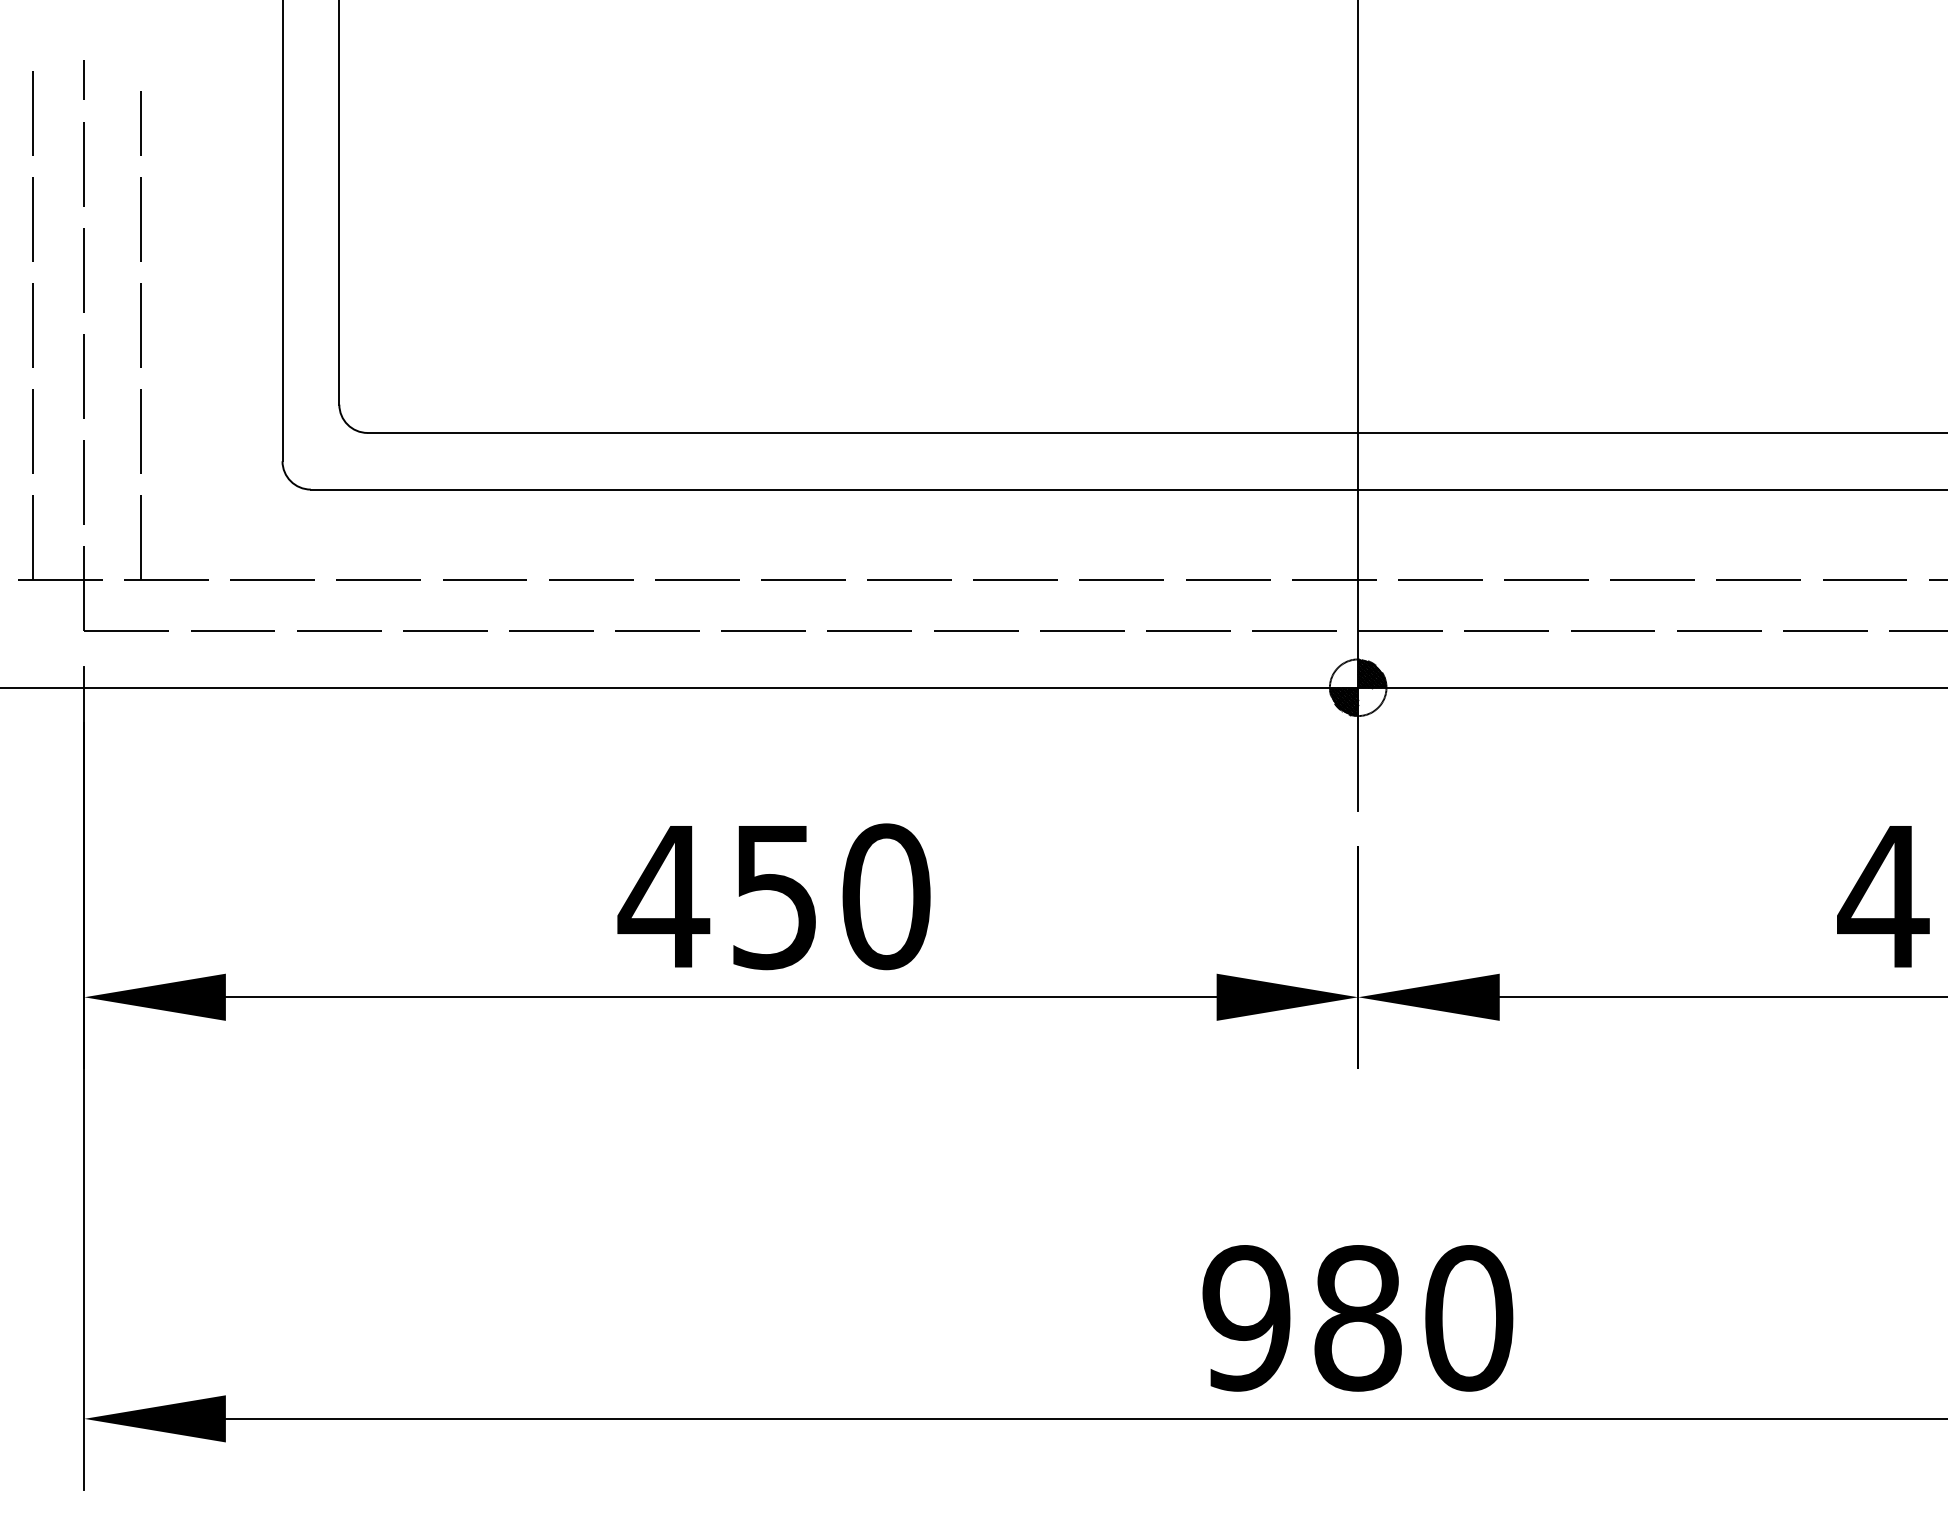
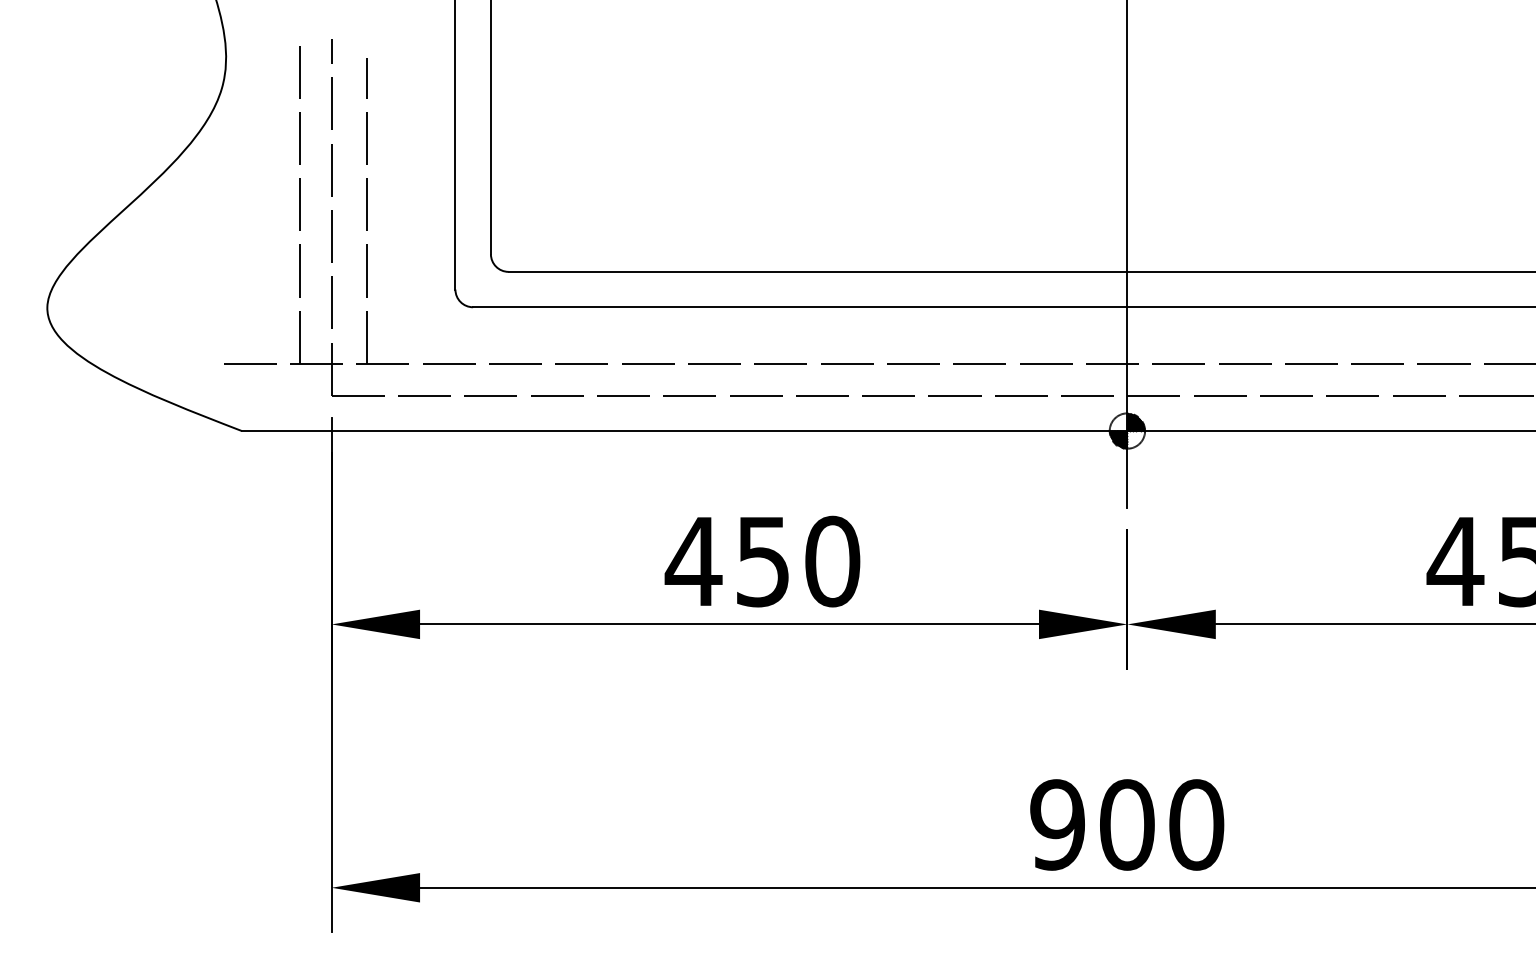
text: (1358, 1317) -> (1127, 824), 980 -> 900

